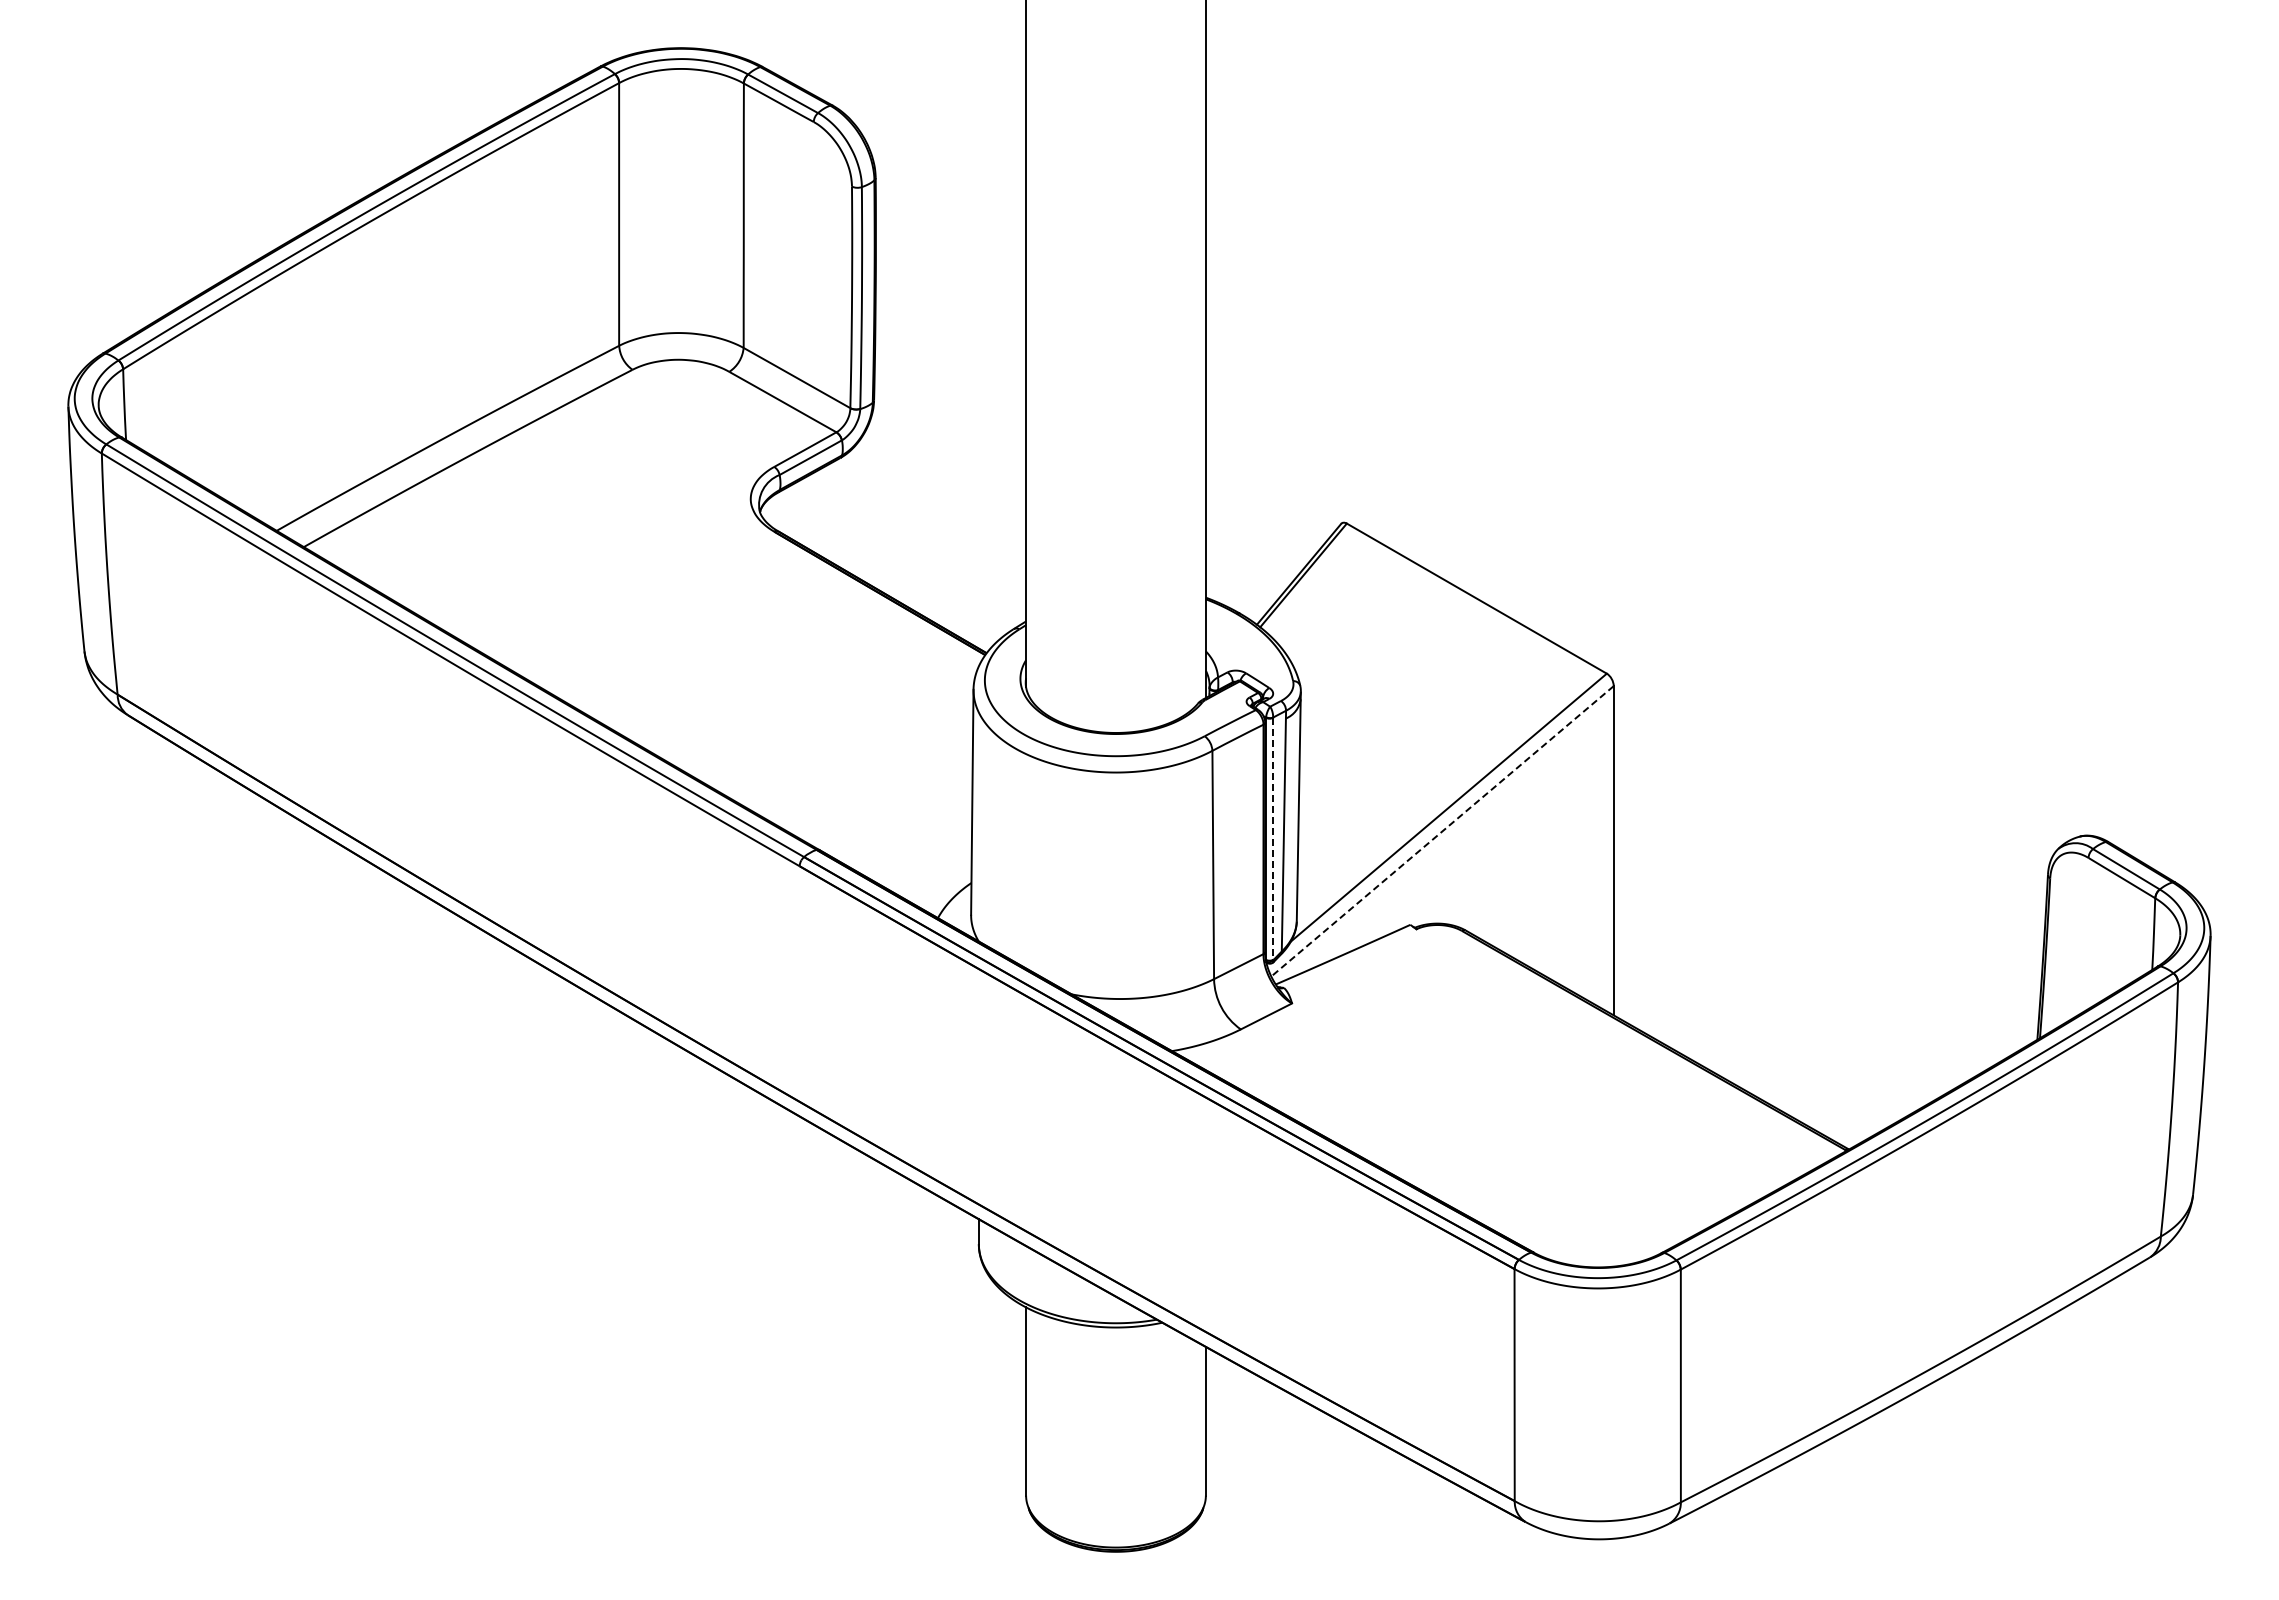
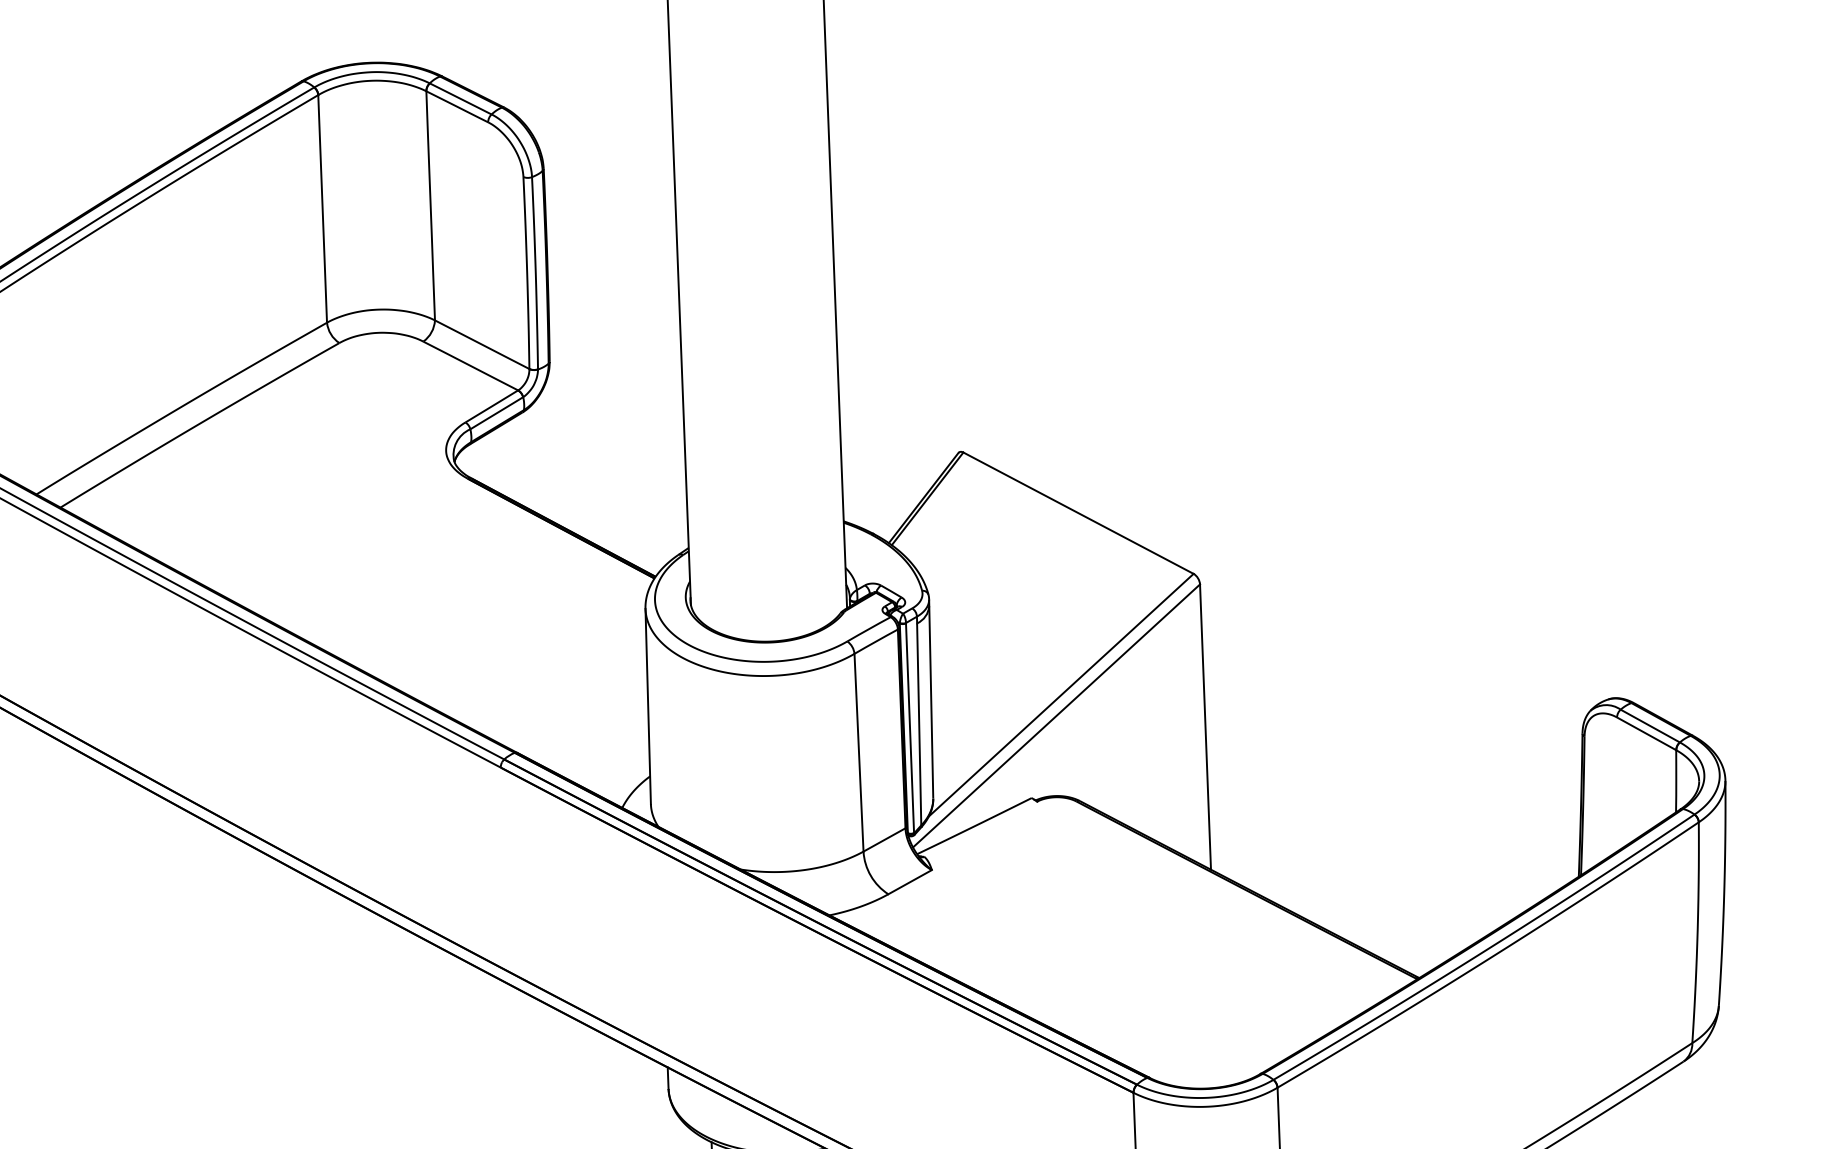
line: (1442, 831) -> (1056, 716), dashed -> solid
line: (1273, 838) -> (910, 727), dashed -> solid

